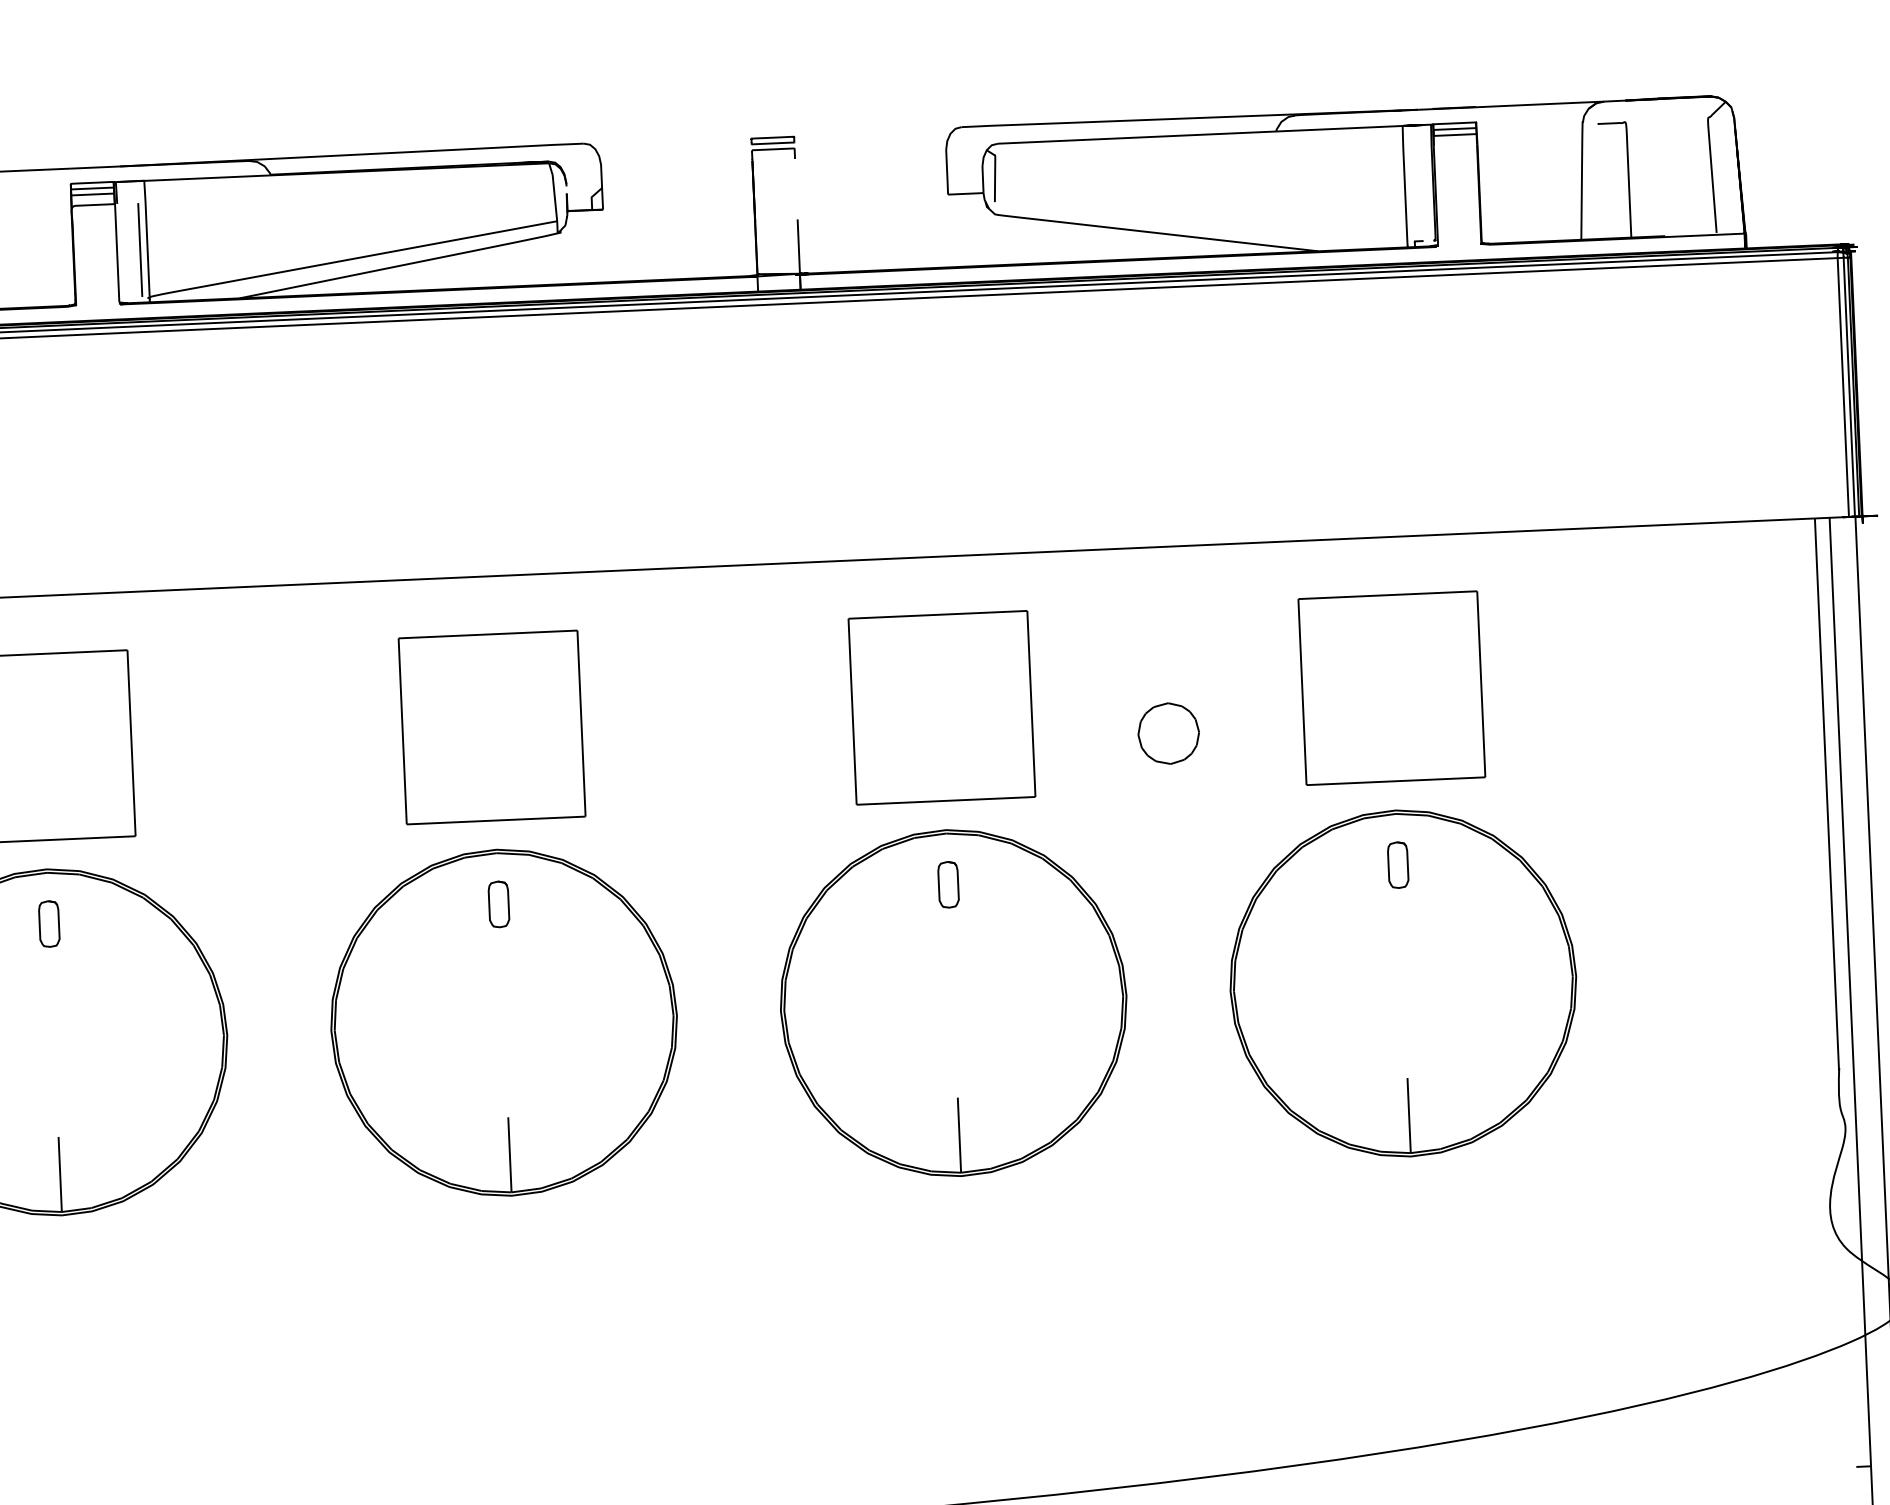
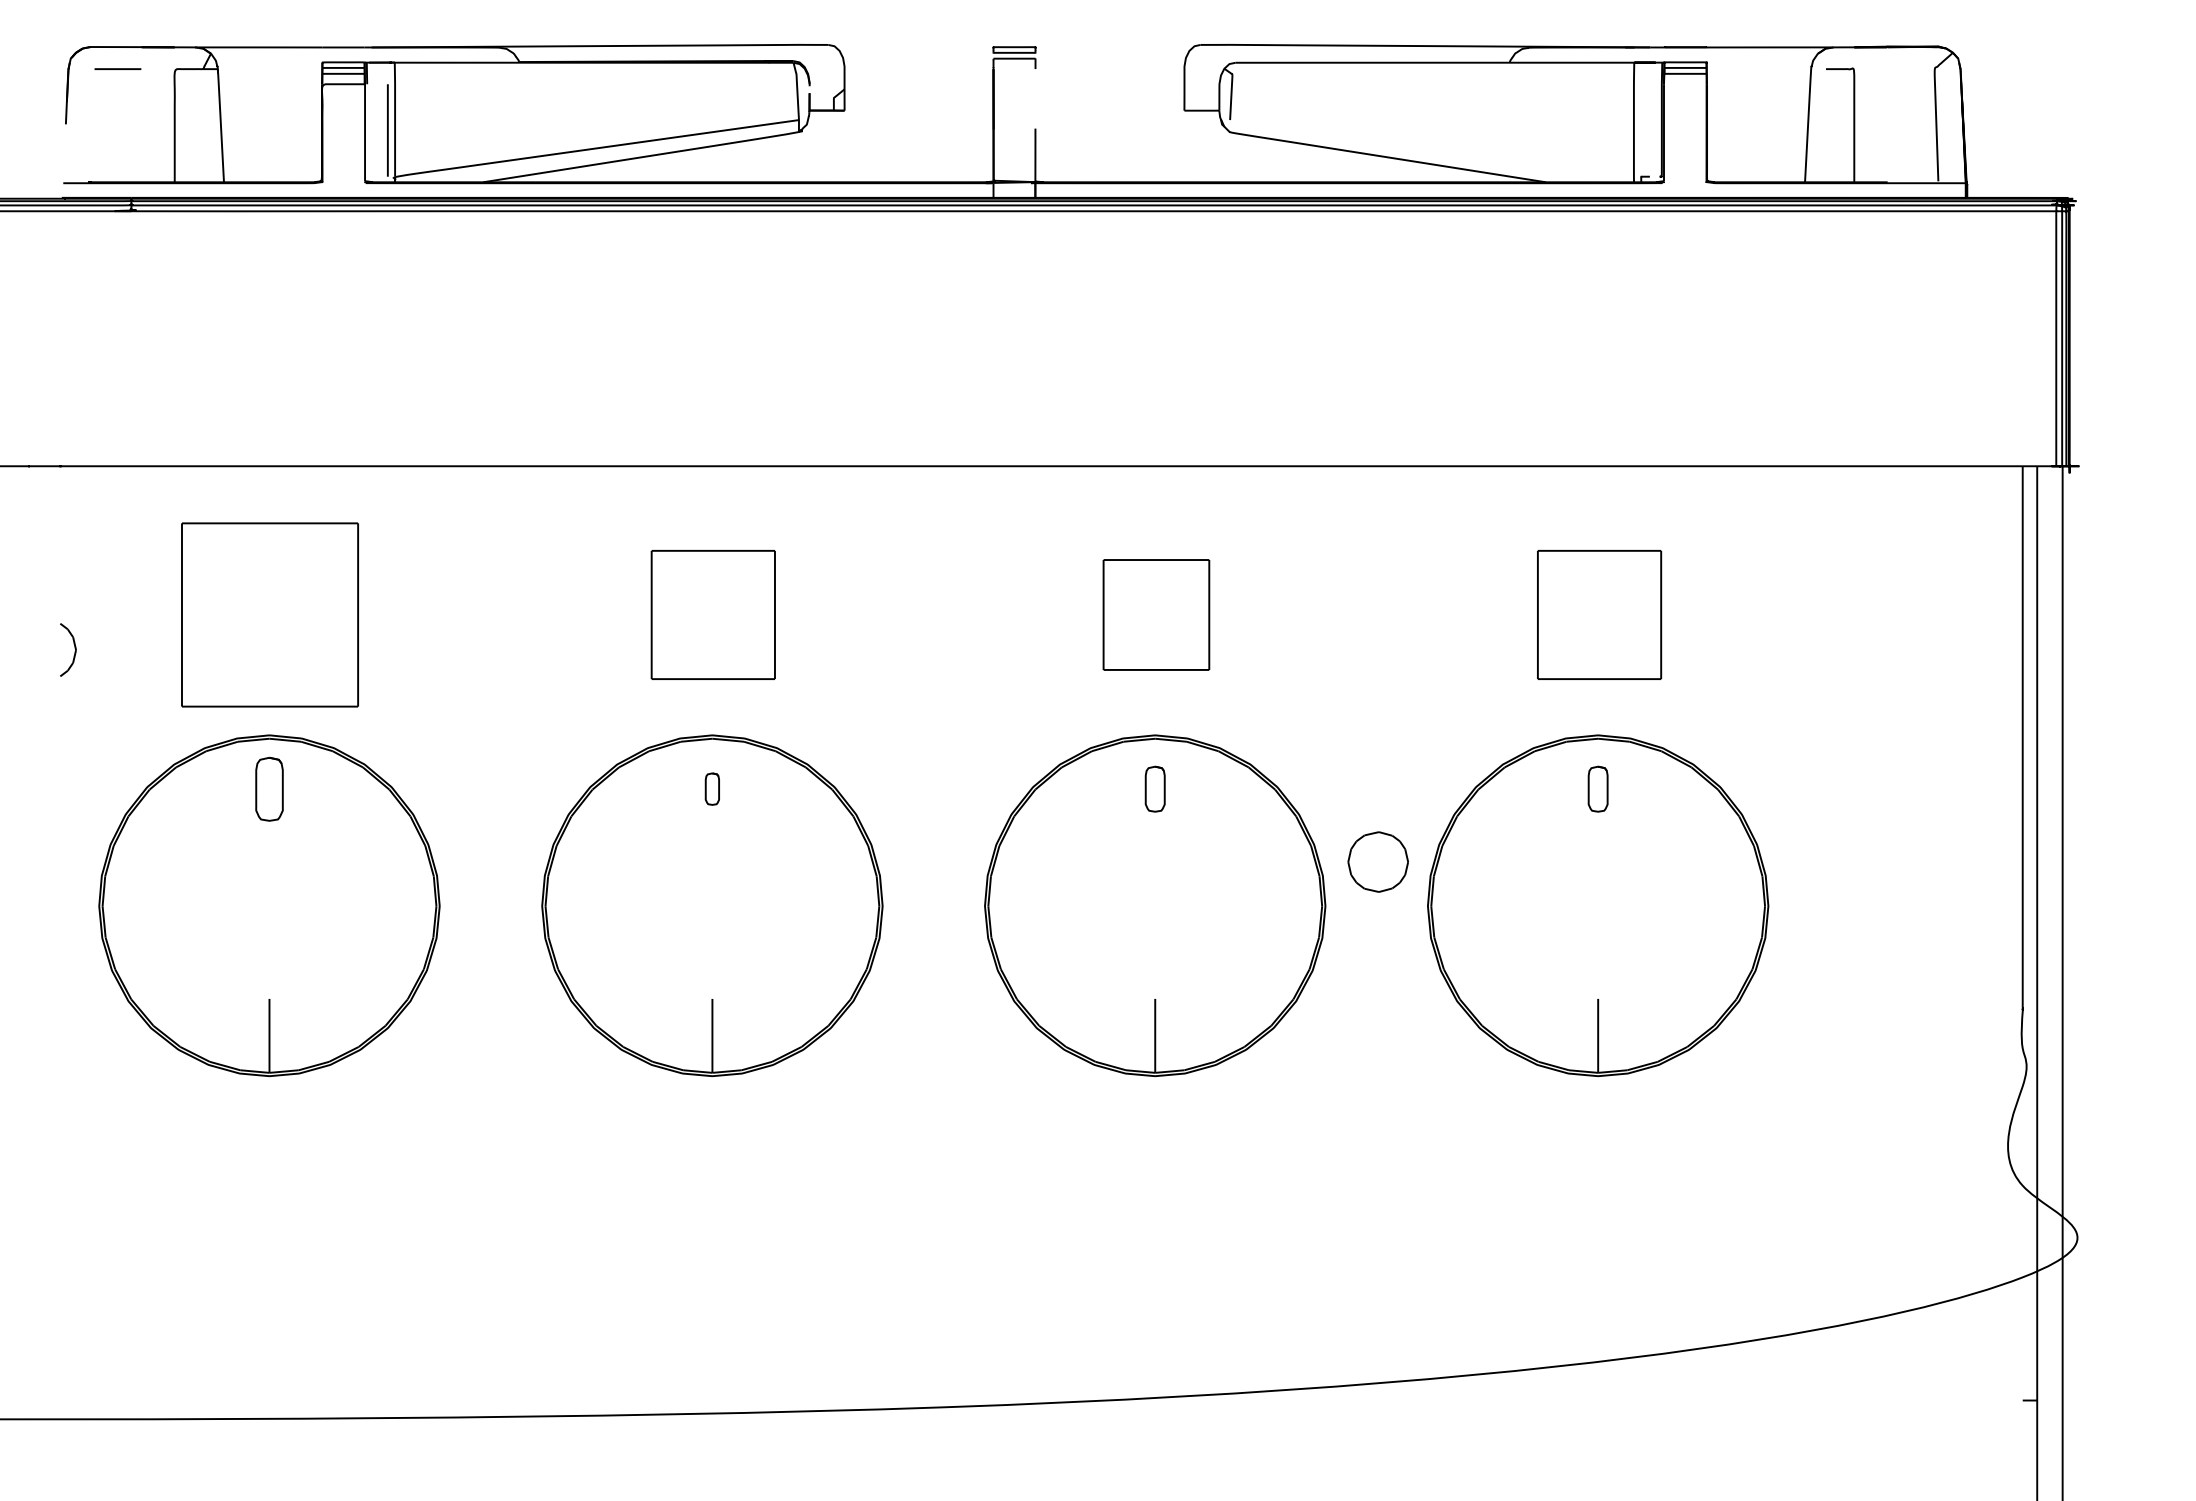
part: (1391, 687) -> (1599, 614), size x0.7
part: (942, 707) -> (1156, 614), size x0.6
part: (492, 726) -> (713, 614), size x0.7
part: (1167, 733) -> (1377, 861), moved
part: (499, 903) -> (712, 788), size x0.7
part: (49, 923) -> (269, 788), size x1.4

